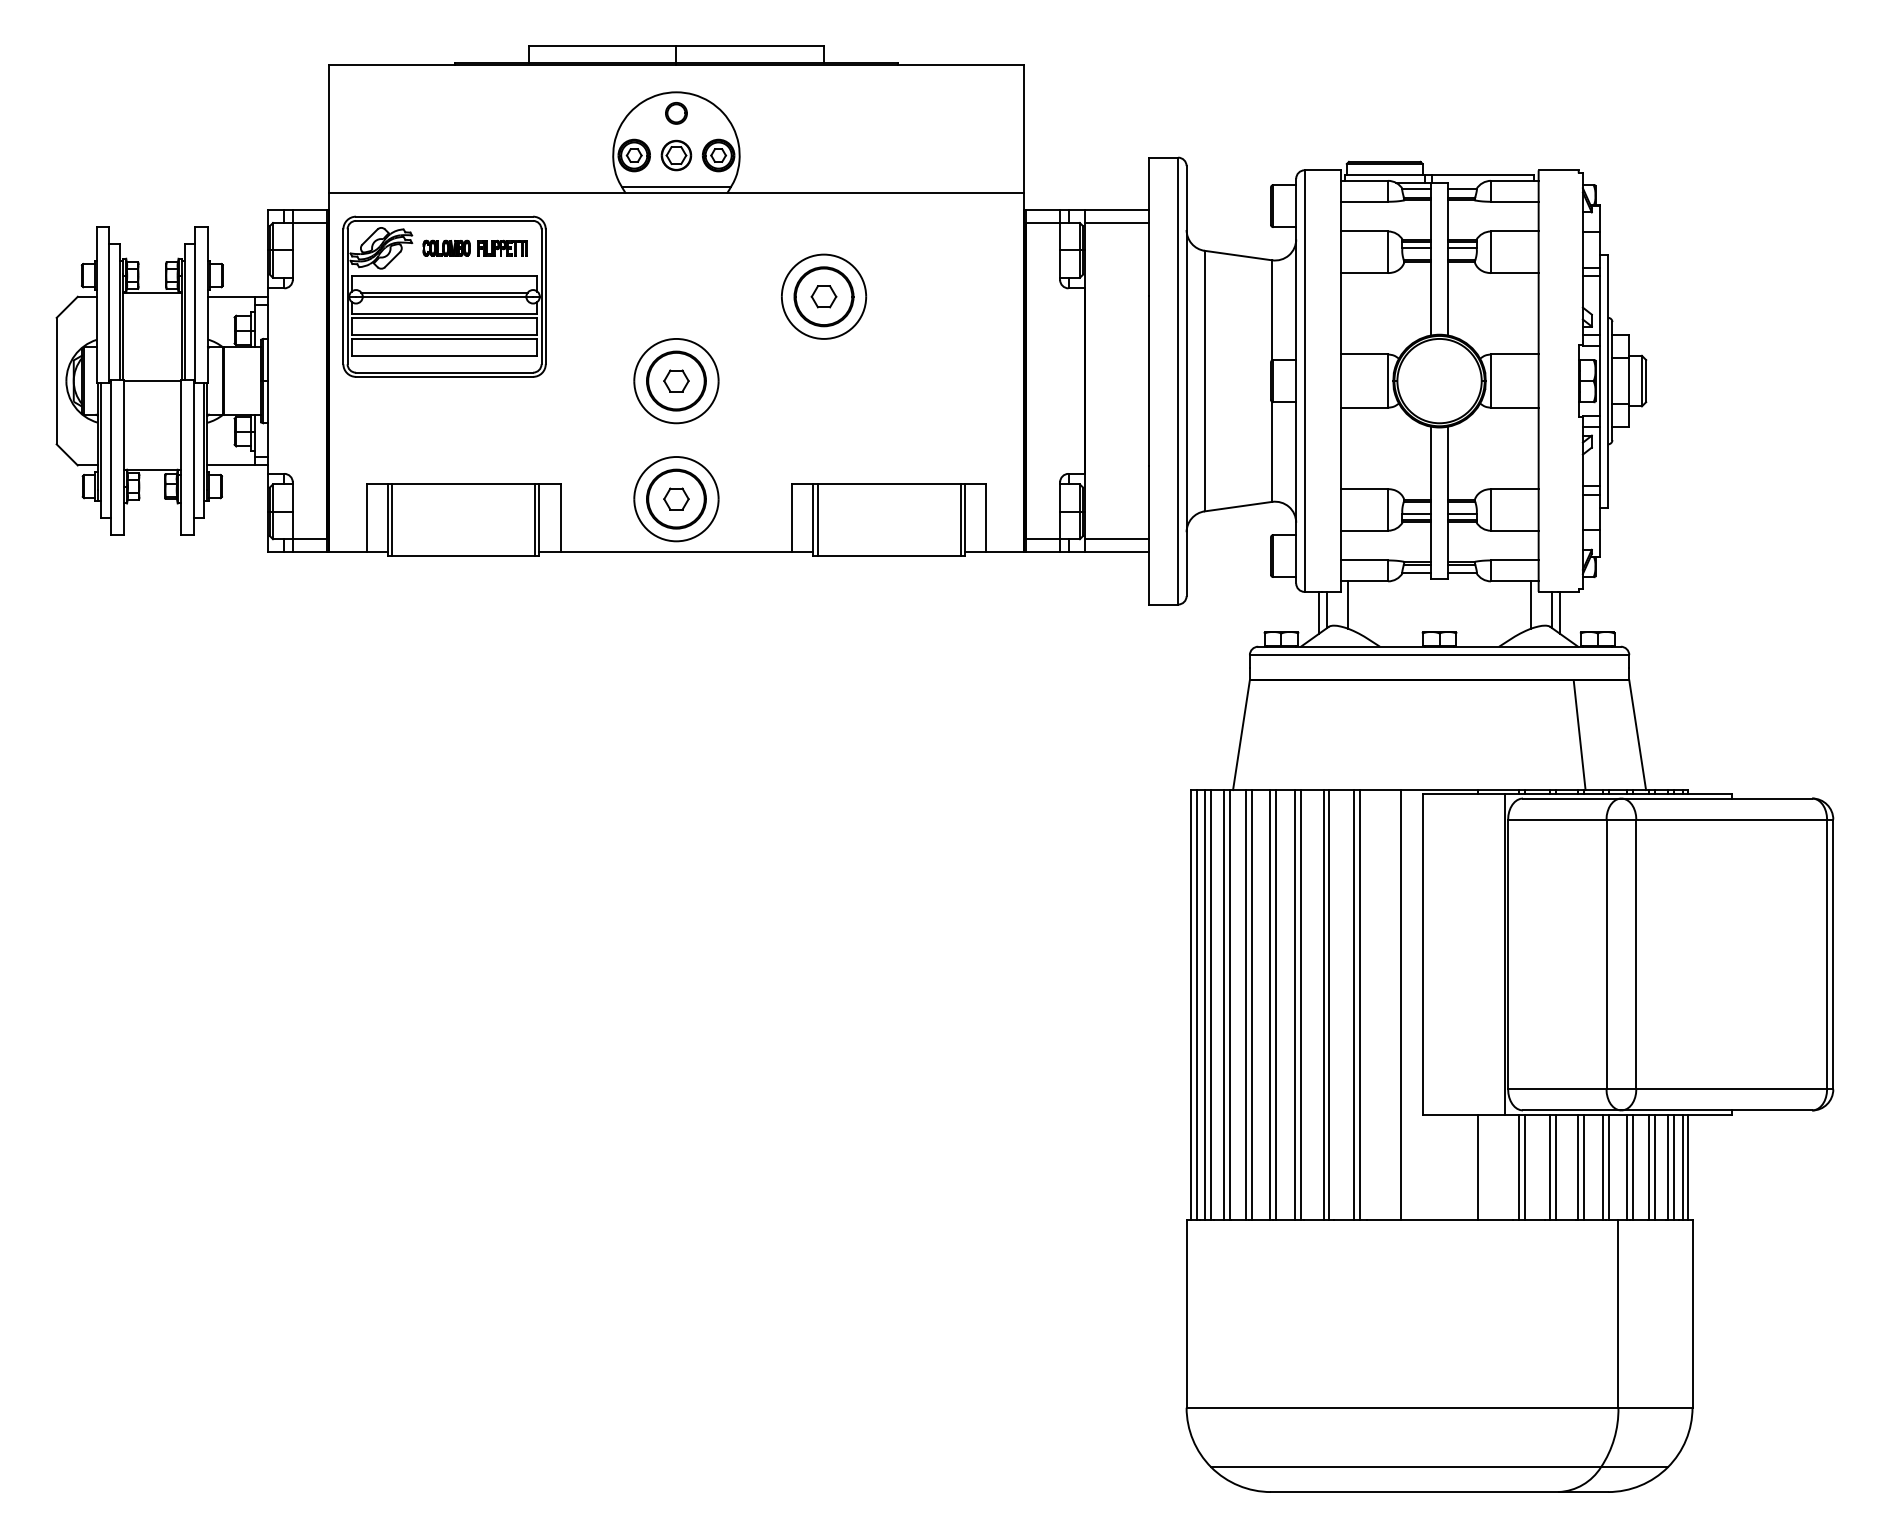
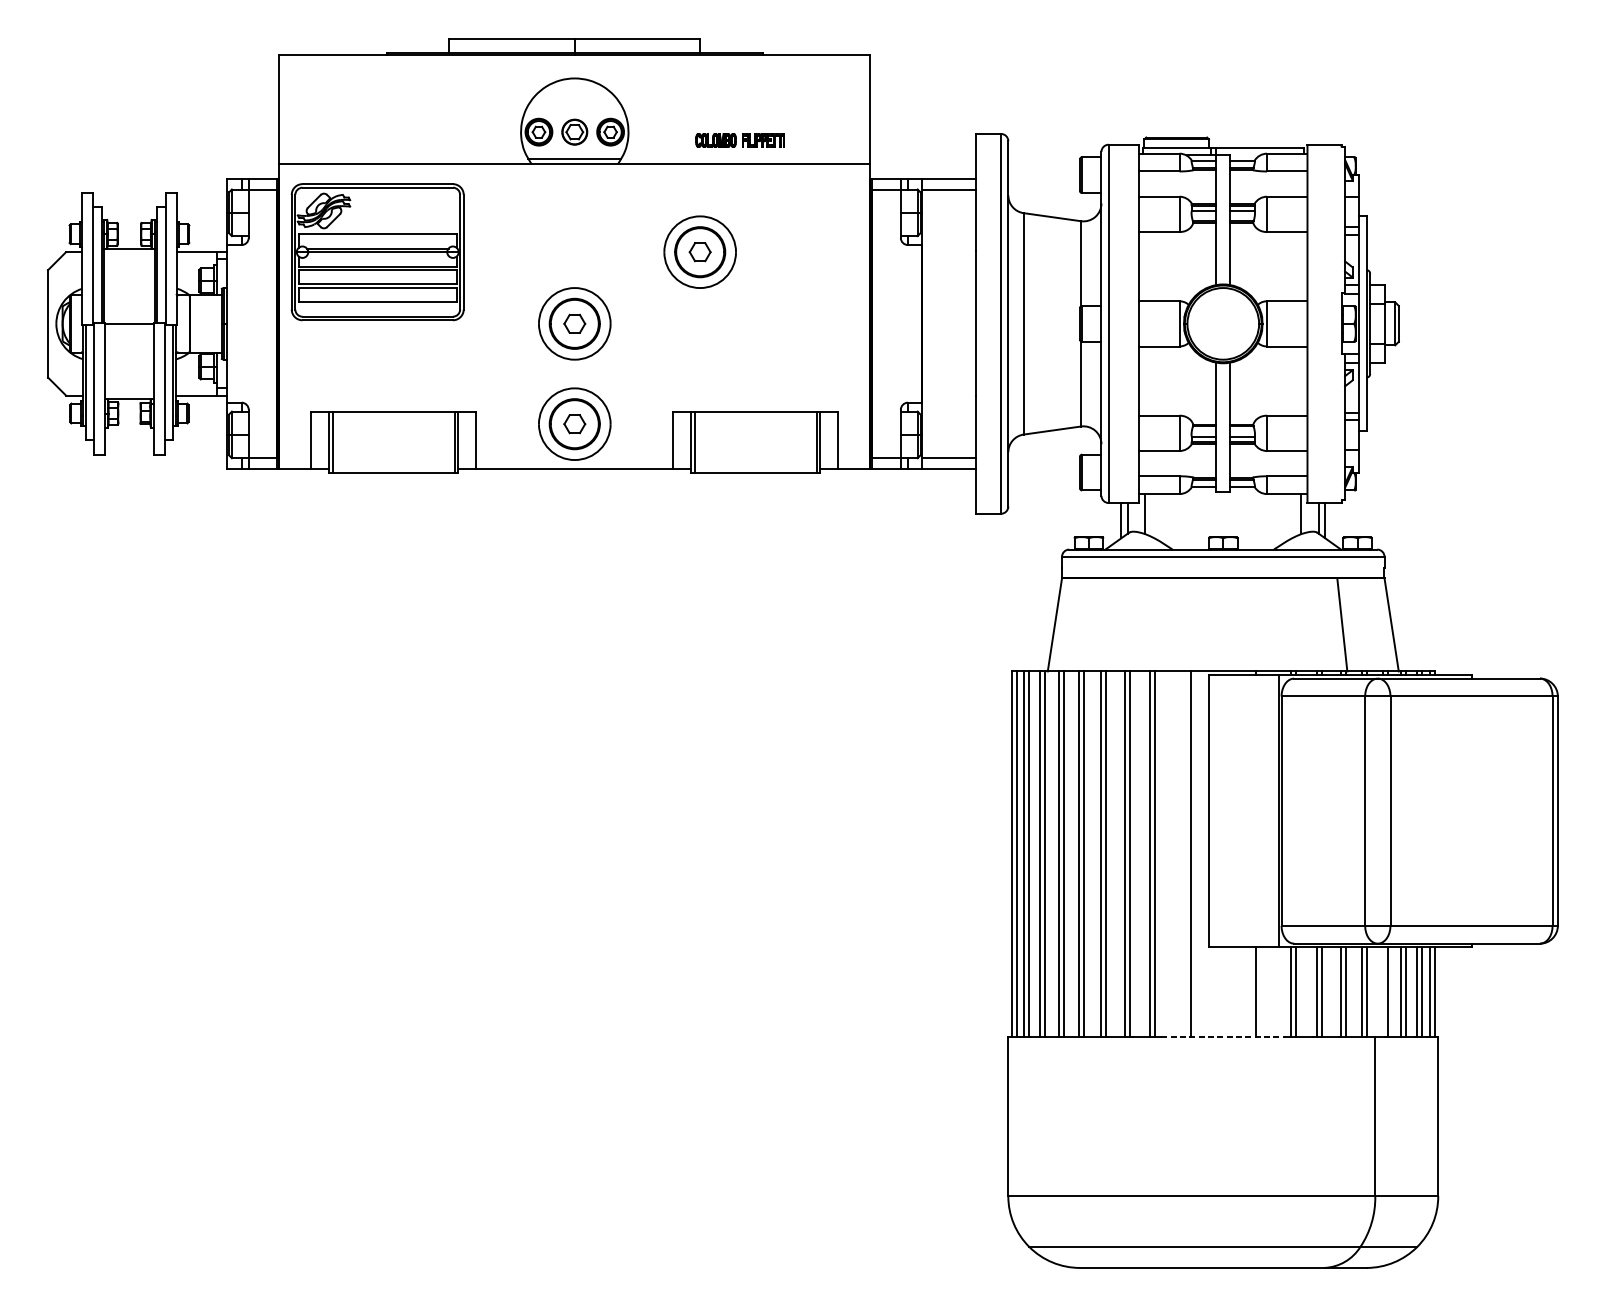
part: (676, 113) -> (574, 96), removed
part: (474, 247) -> (739, 139), moved
line: (1626, 1167) -> (1382, 992), removed
line: (1440, 1220) -> (1224, 1037), solid -> dashed

